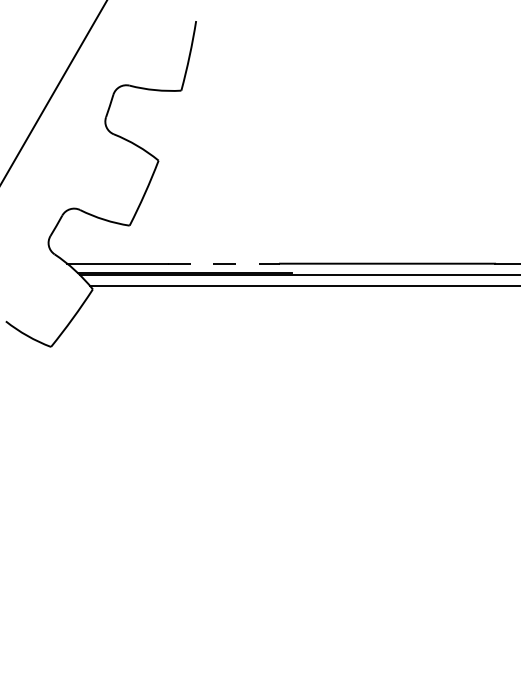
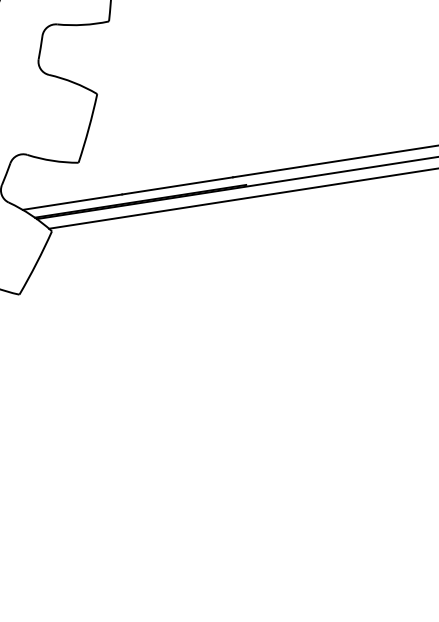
line: (224, 263) -> (178, 185), dashed -> solid

